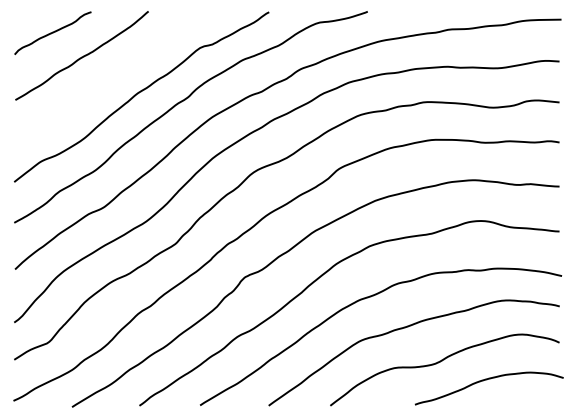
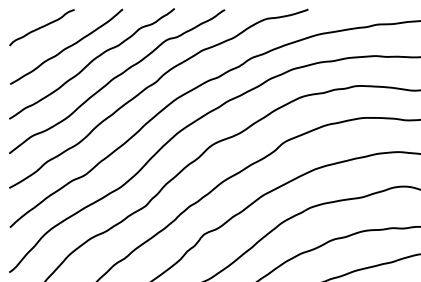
curve: (111, 74) -> (91, 62), added

